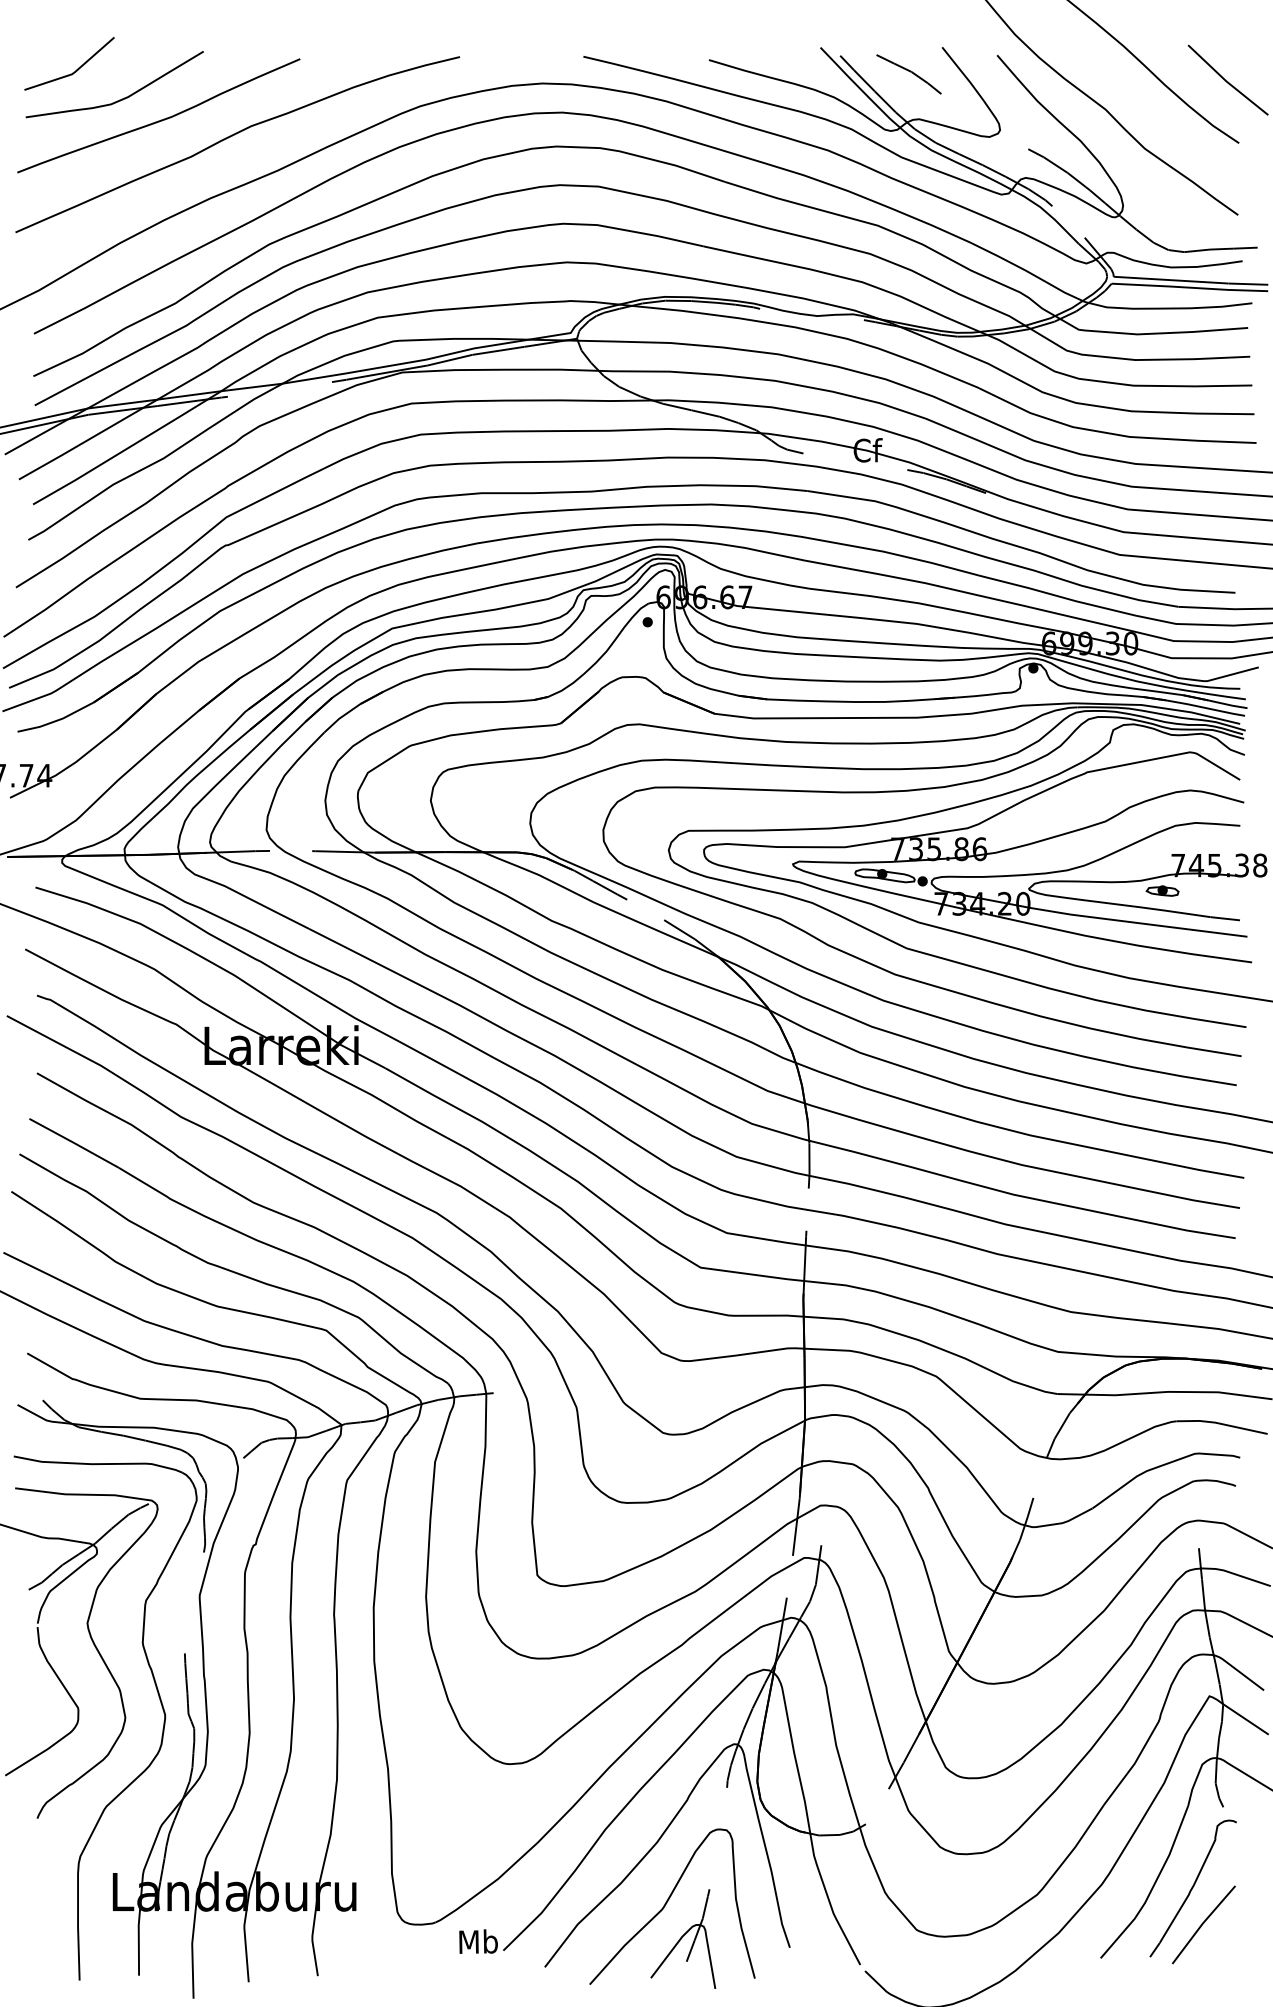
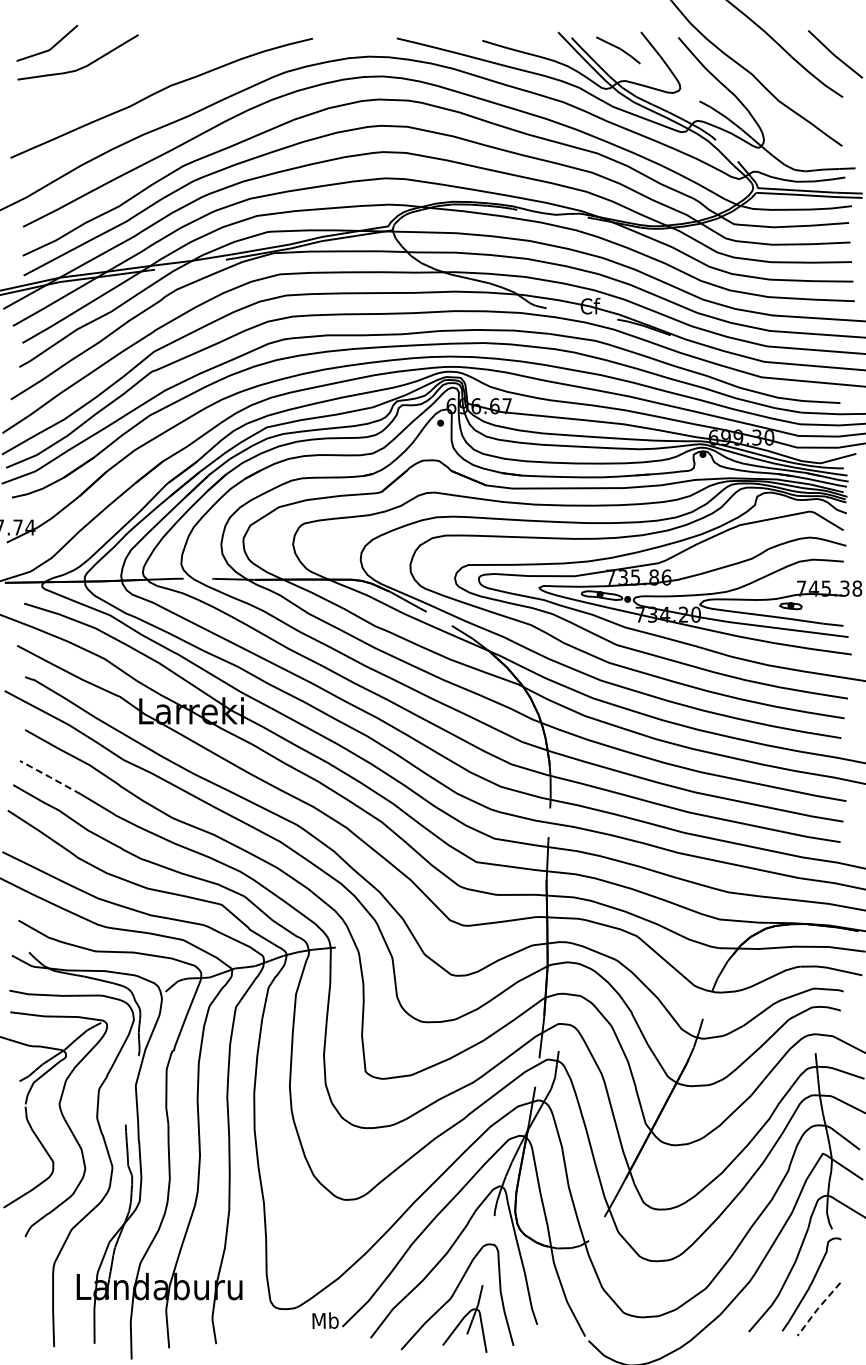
curve: (158, 120) -> (107, 81), removed
line: (74, 1143) -> (50, 777), solid -> dashed
line: (1203, 1923) -> (818, 1308), solid -> dashed

